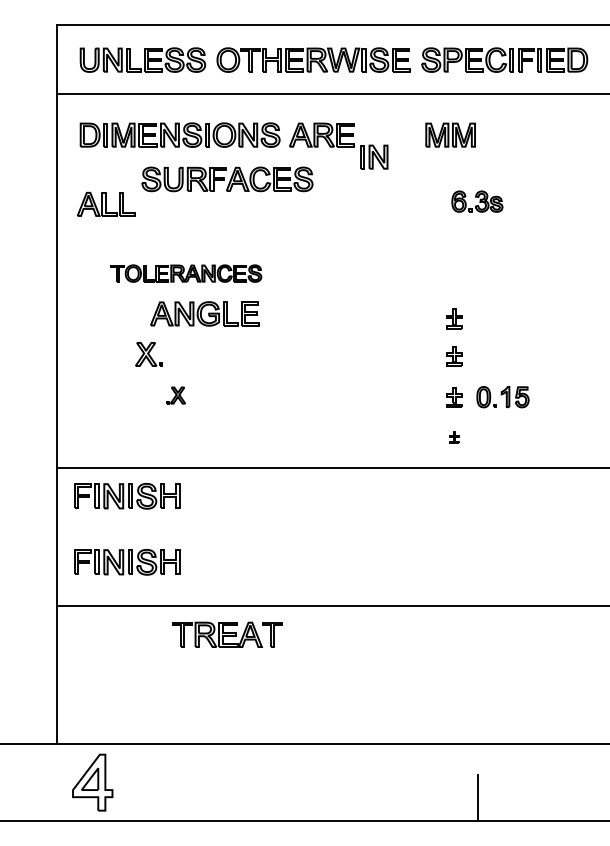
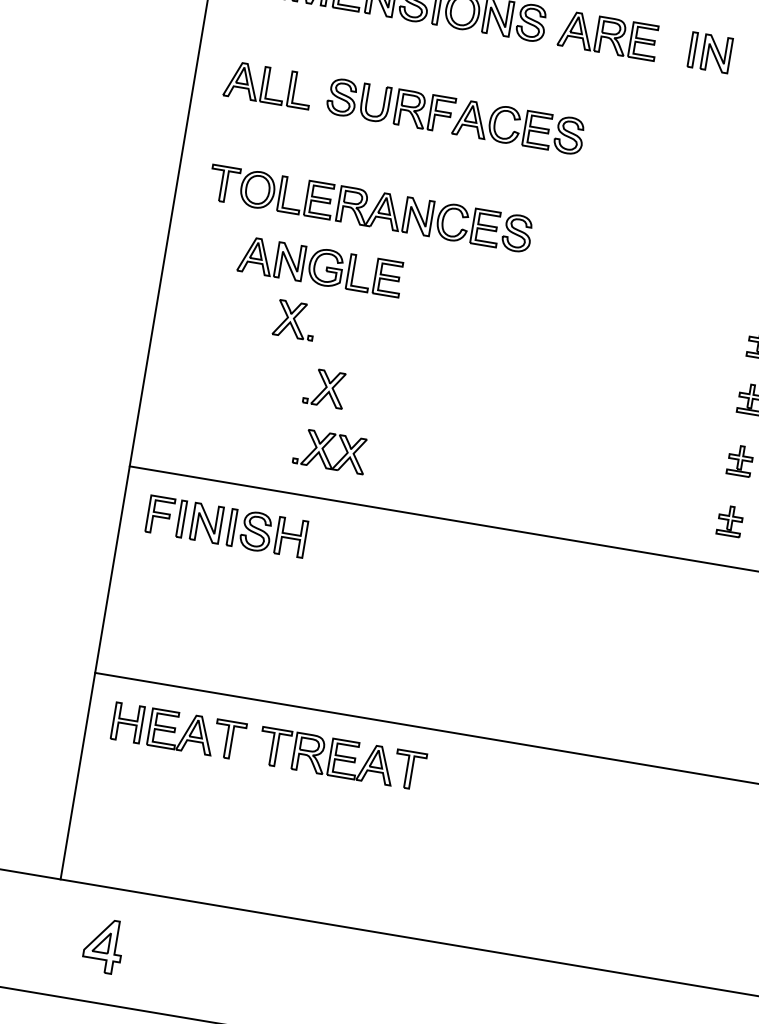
part: (374, 156) -> (710, 51), moved
part: (227, 179) -> (455, 116), moved
part: (186, 273) -> (371, 208), size x1.43
part: (204, 313) -> (320, 266), moved
part: (175, 395) -> (324, 388), size x1.43
part: (186, 435) -> (330, 450), added
part: (454, 437) -> (730, 520), size x1.67
part: (127, 561) -> (211, 624), removed
part: (118, 634) -> (179, 731), added
part: (92, 782) -> (103, 945), size x0.62

